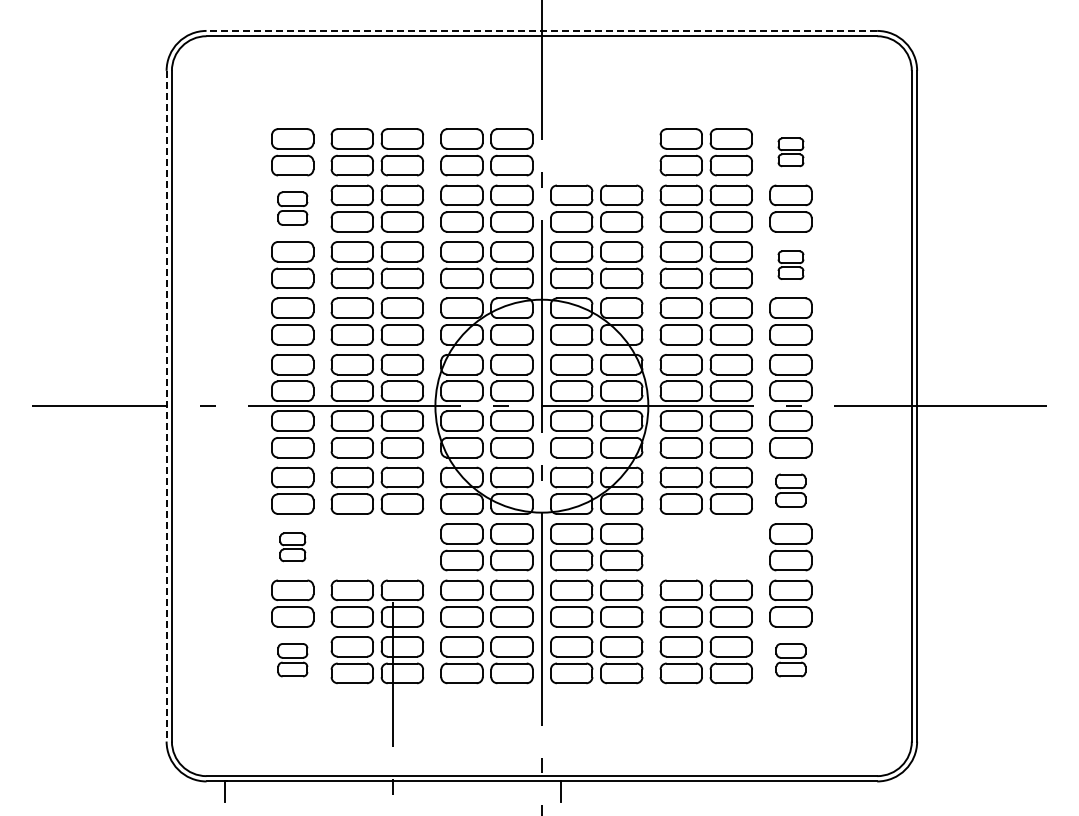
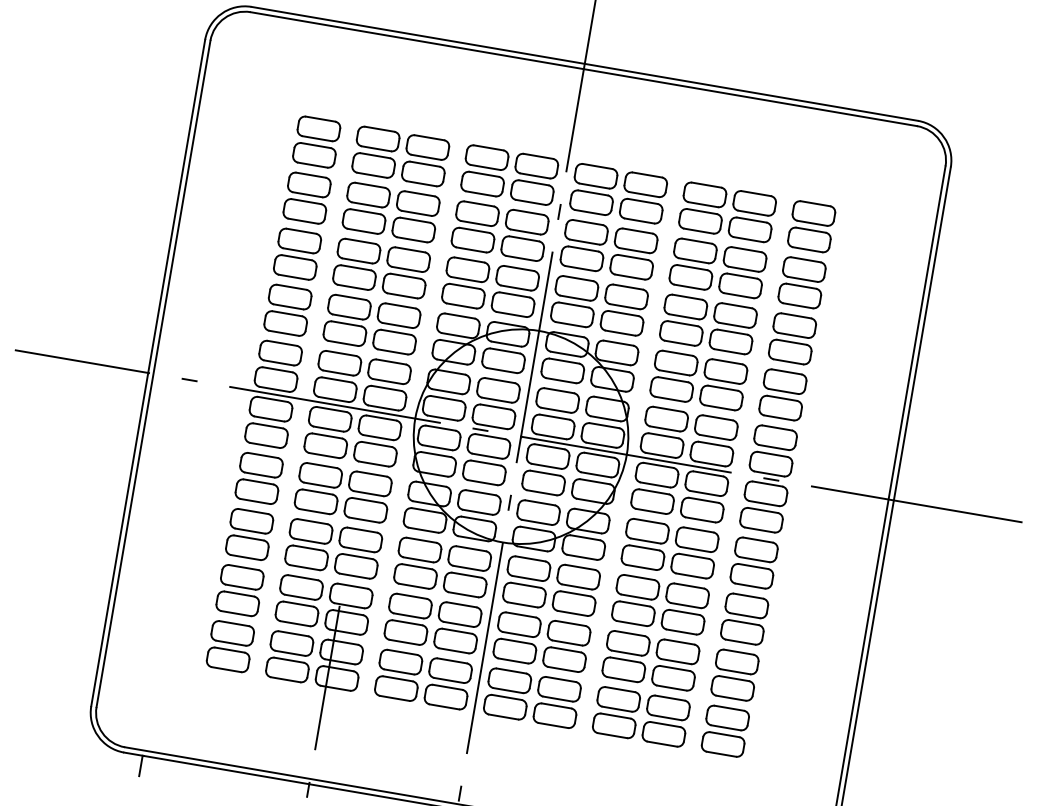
line: (541, 30) -> (584, 63), dashed -> solid
part: (591, 147) -> (614, 188), added
part: (790, 152) -> (811, 226), size x1.67
part: (292, 208) -> (306, 197), size x1.43
part: (790, 265) -> (791, 339), size x1.67
line: (166, 406) -> (148, 373), dashed -> solid
part: (790, 490) -> (753, 562), size x1.43
part: (372, 542) -> (329, 543), added
part: (701, 542) -> (656, 599), added
part: (292, 547) -> (249, 534), size x1.67
part: (292, 660) -> (230, 647), size x1.43
part: (790, 660) -> (724, 731), size x1.43

